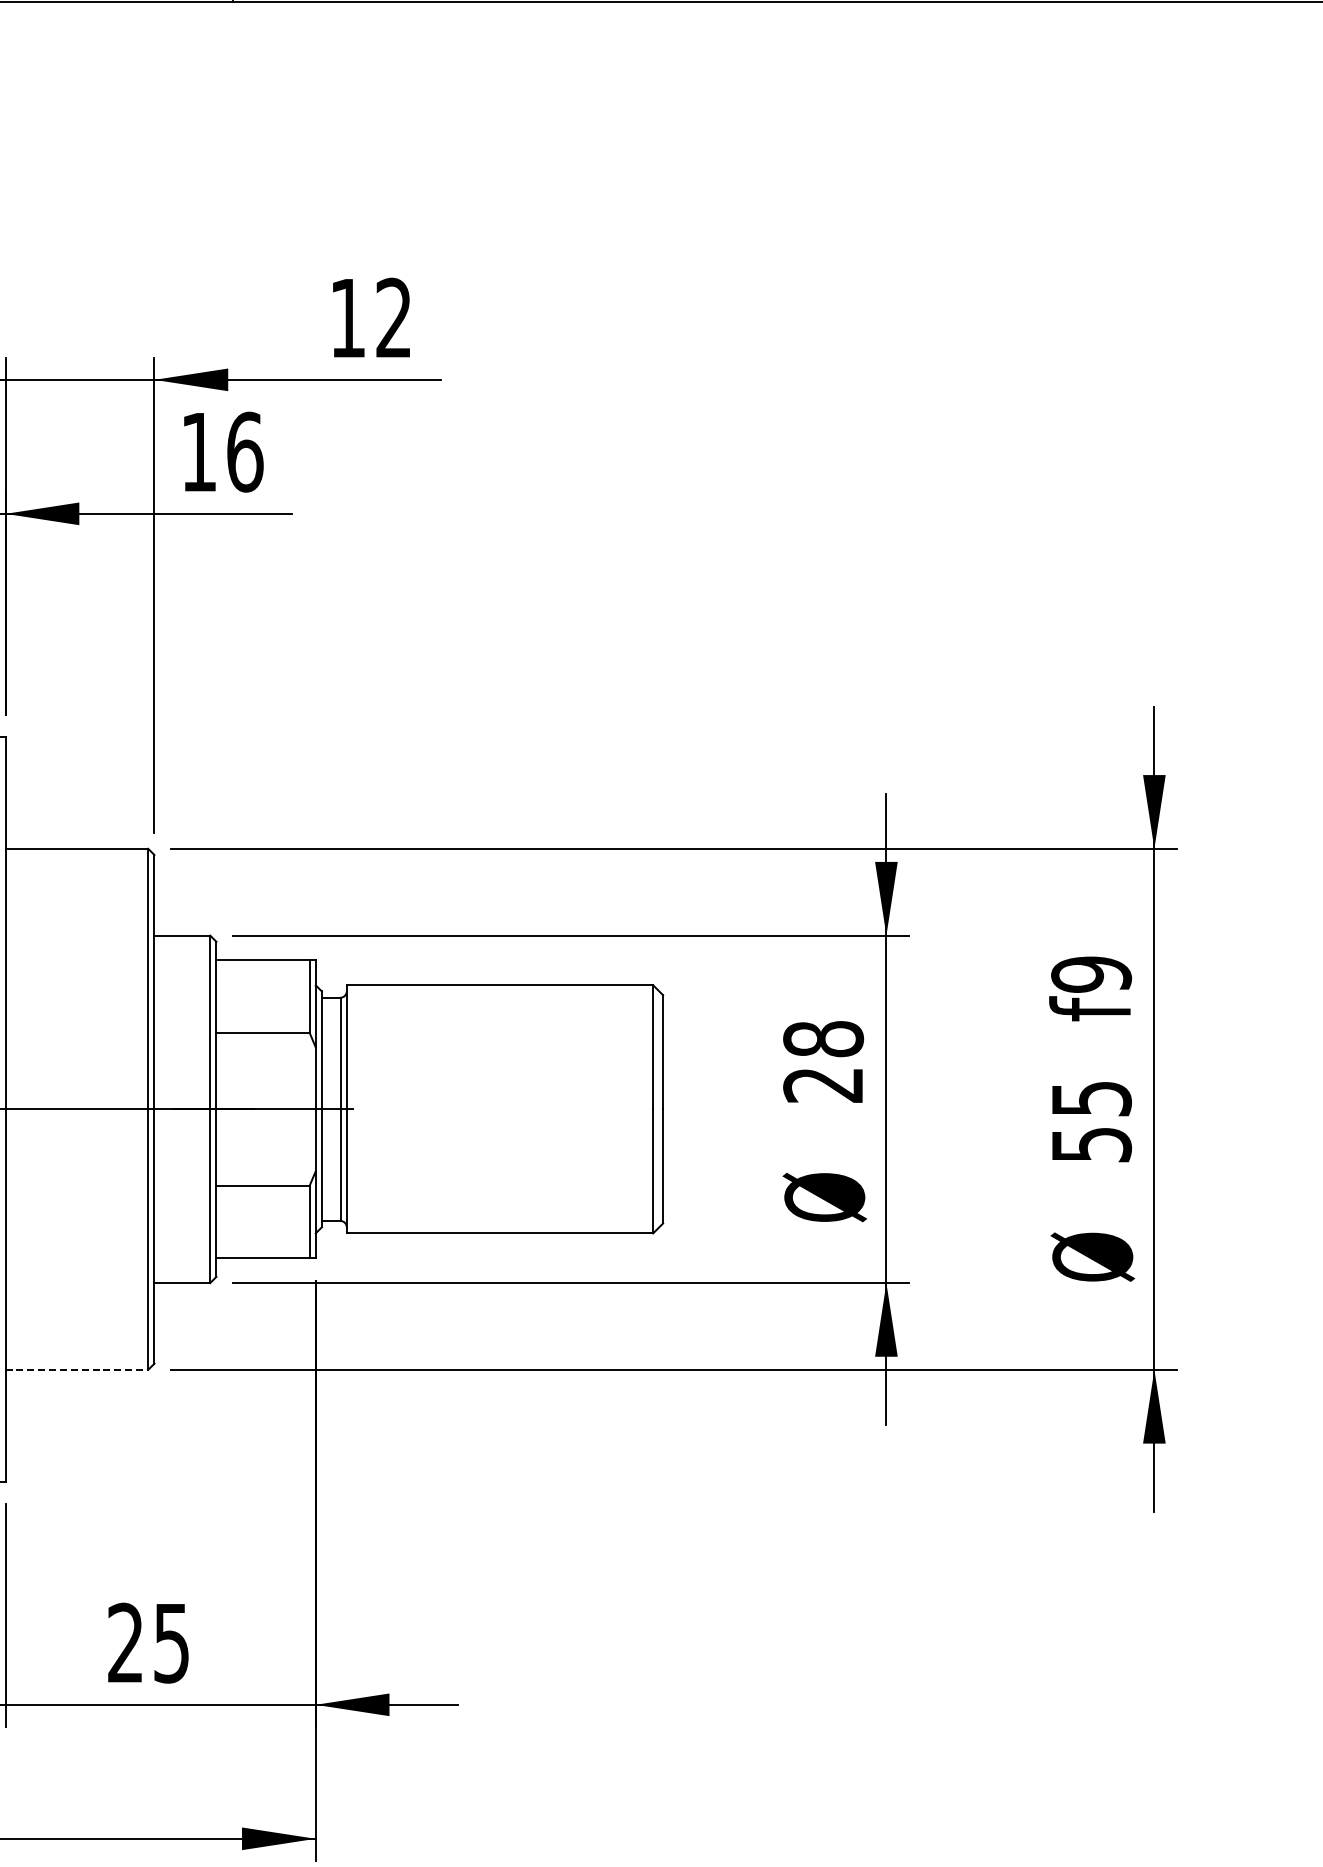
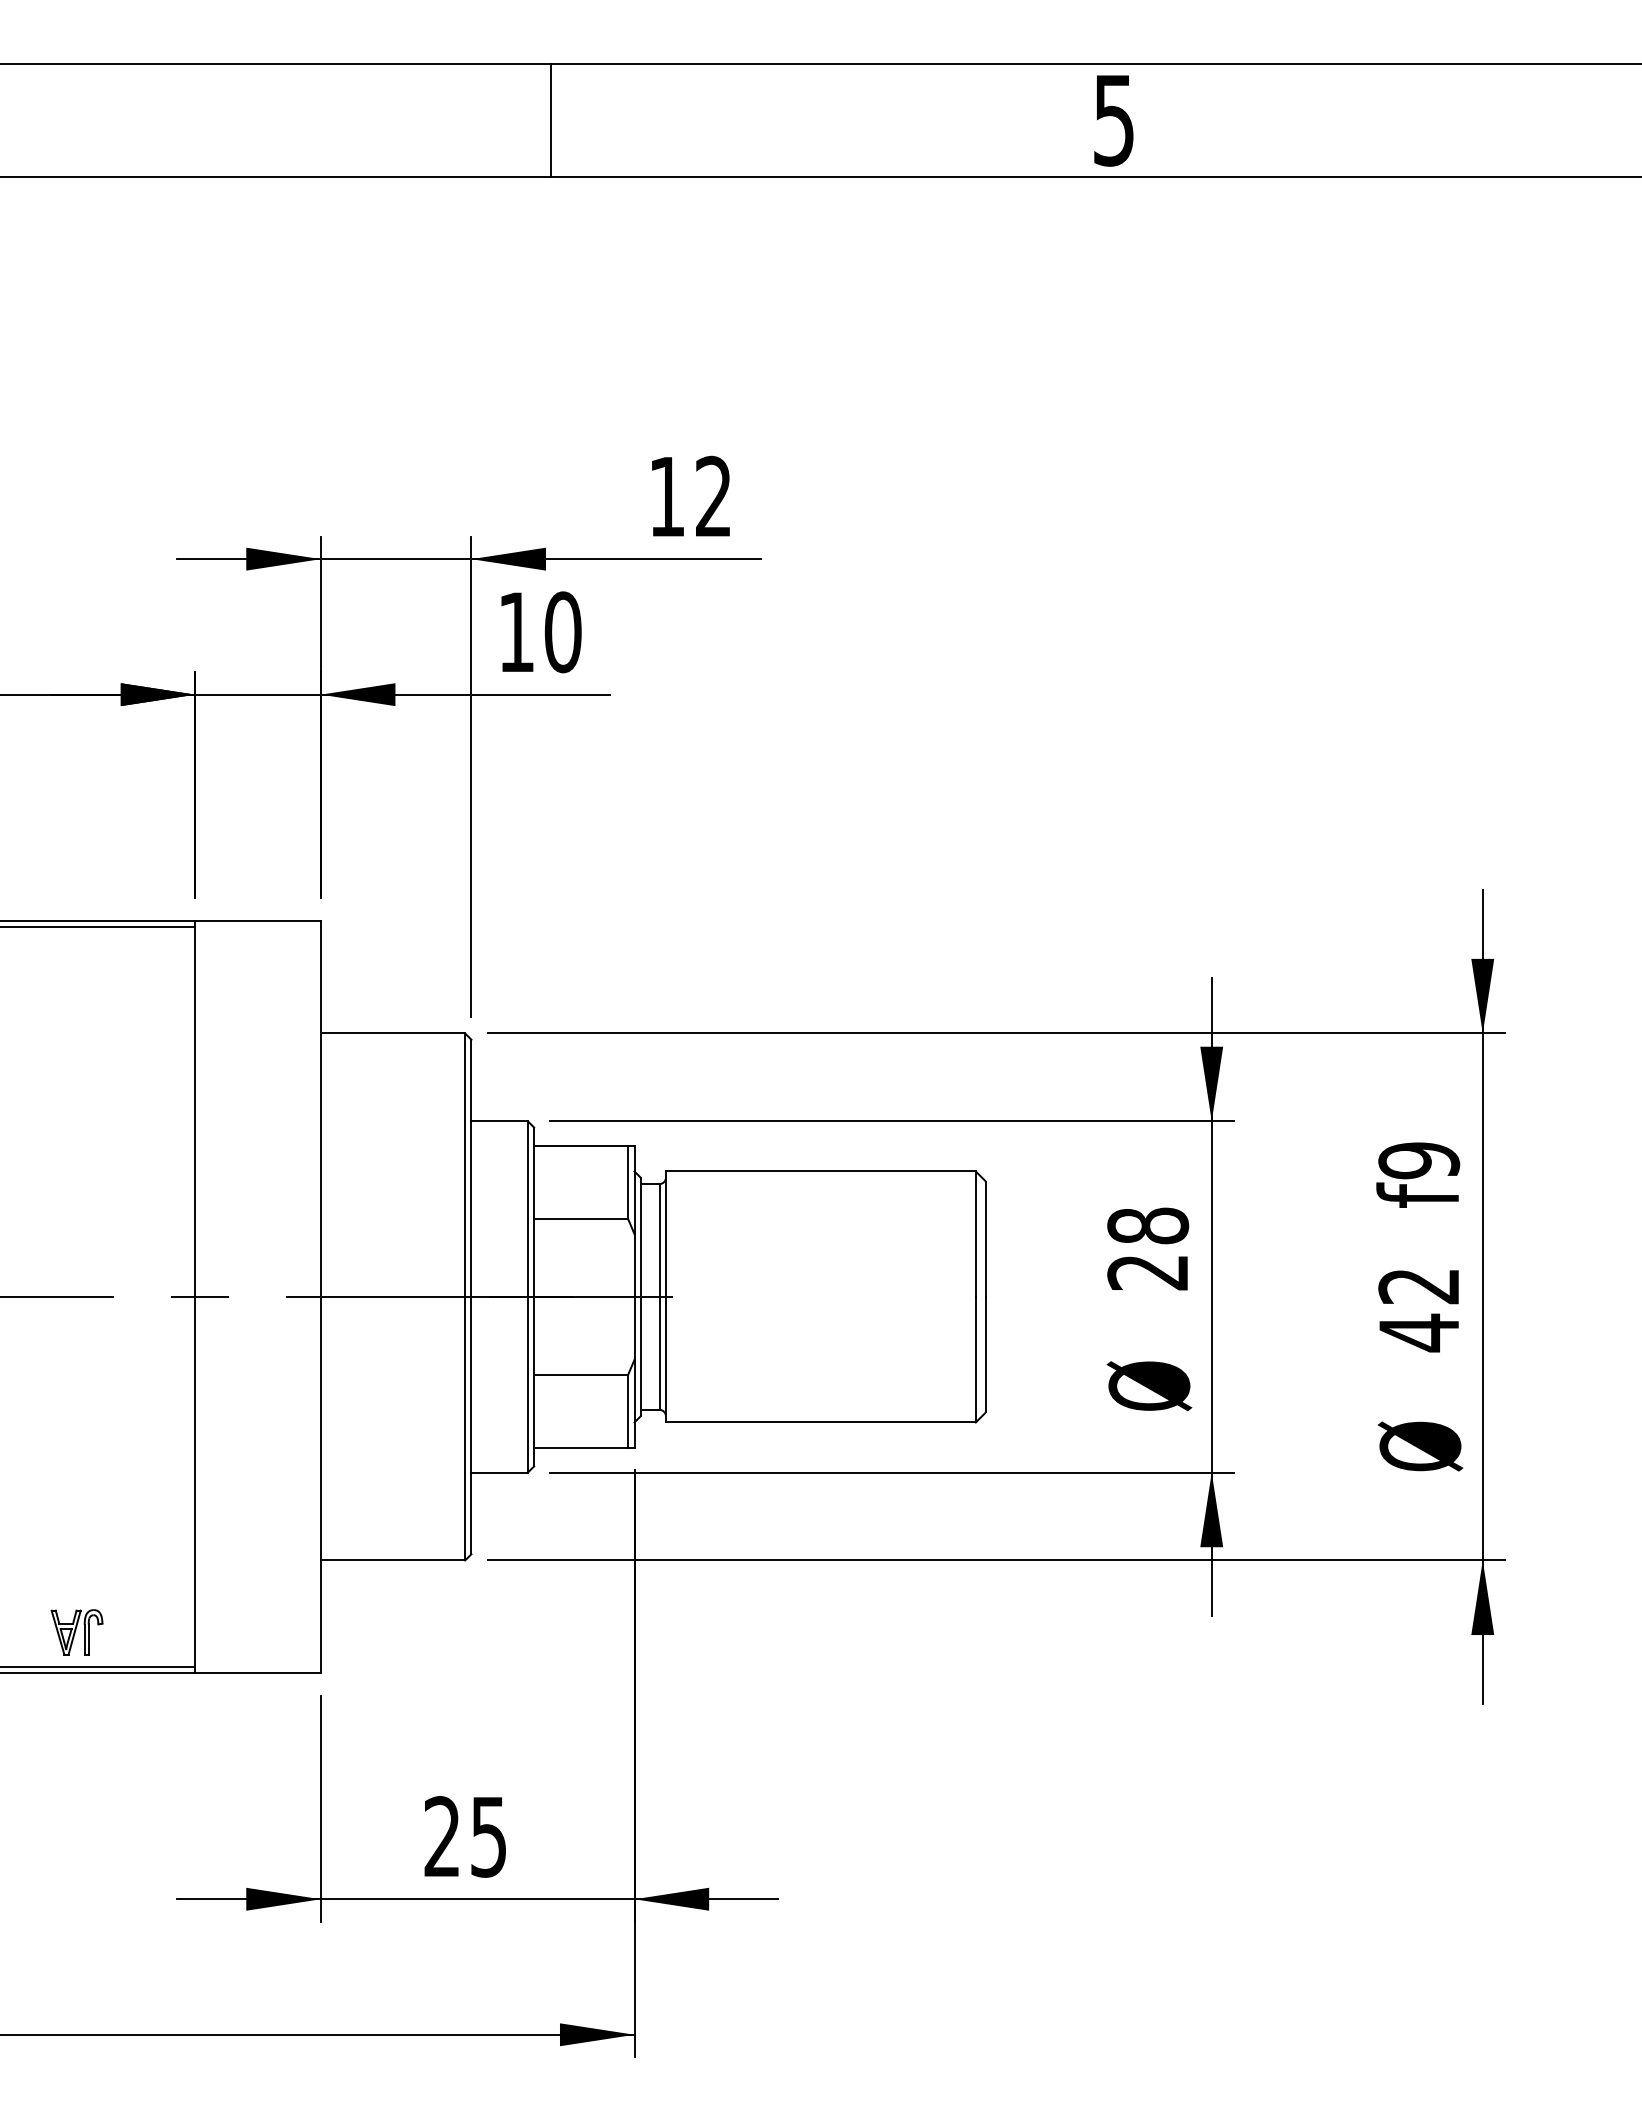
text: (244, 452) -> (562, 632), 16 -> 10
text: (1091, 1122) -> (1419, 1310), 55 -> 42
line: (77, 1369) -> (393, 1560), dashed -> solid

